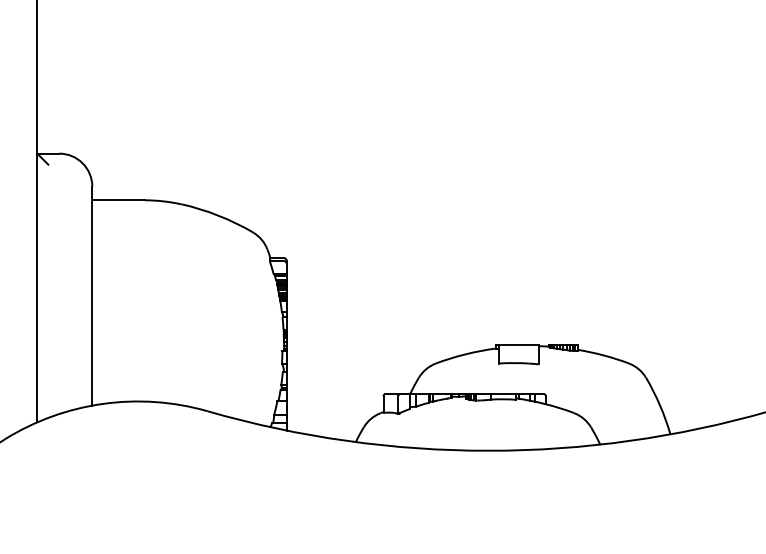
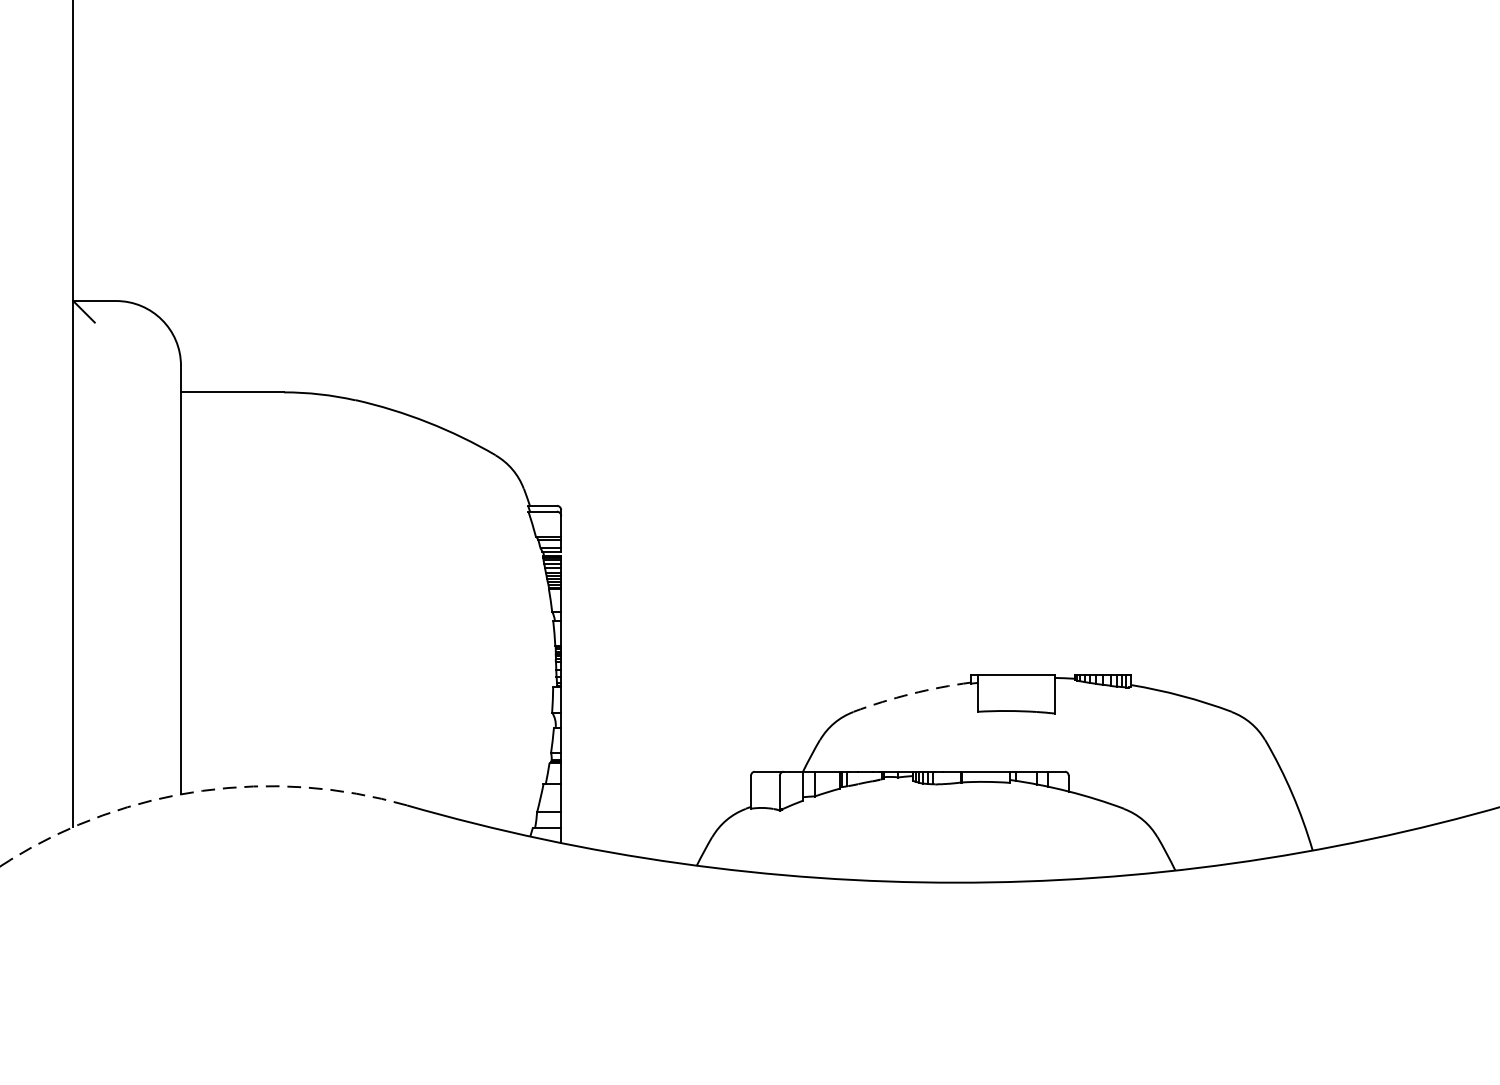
arc: (465, 354) -> (911, 694), solid -> dashed
arc: (103, 403) -> (202, 790), solid -> dashed

